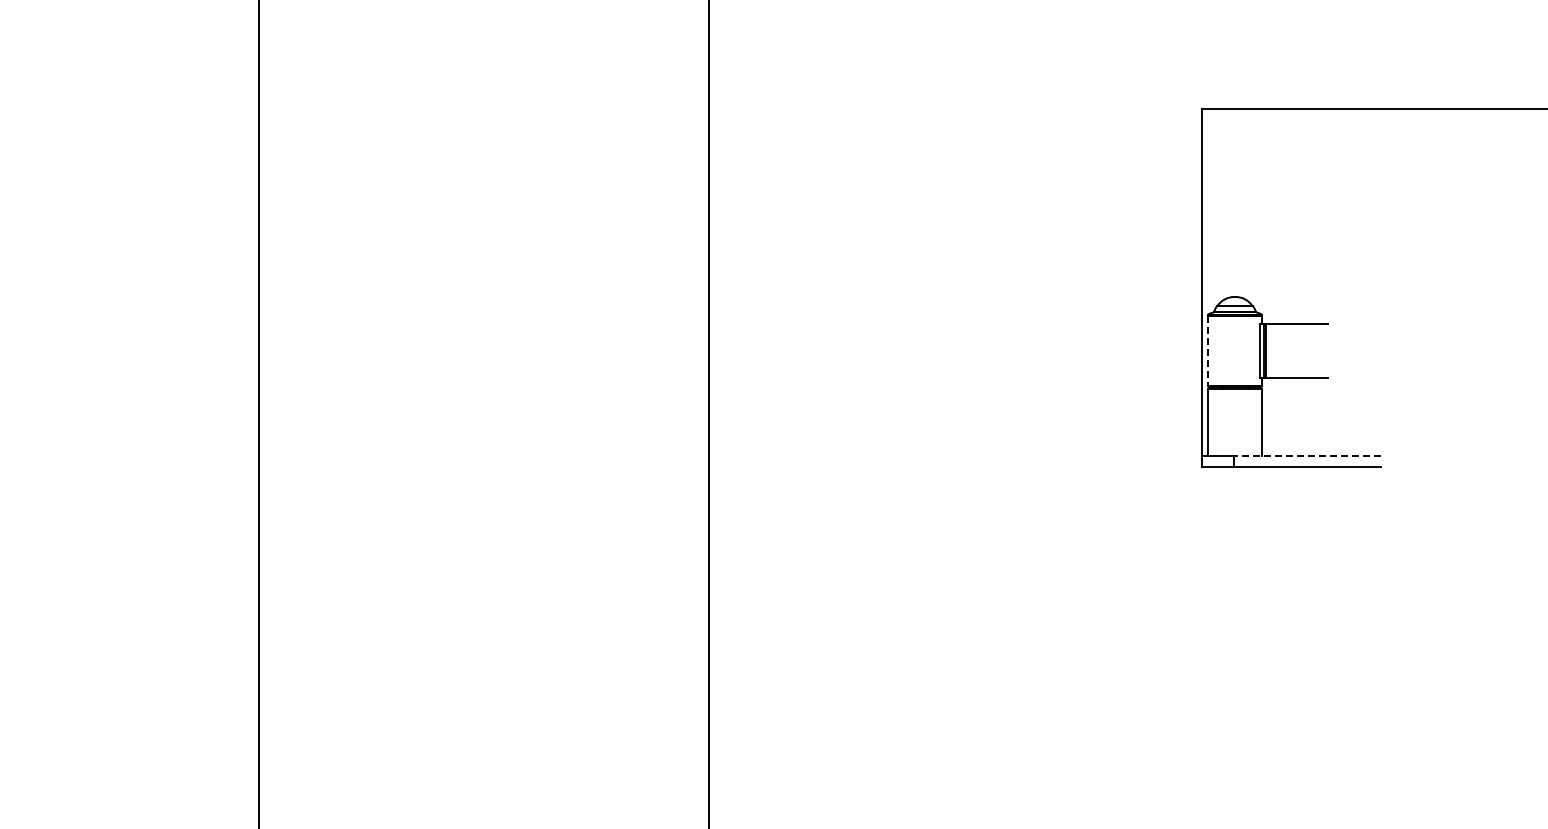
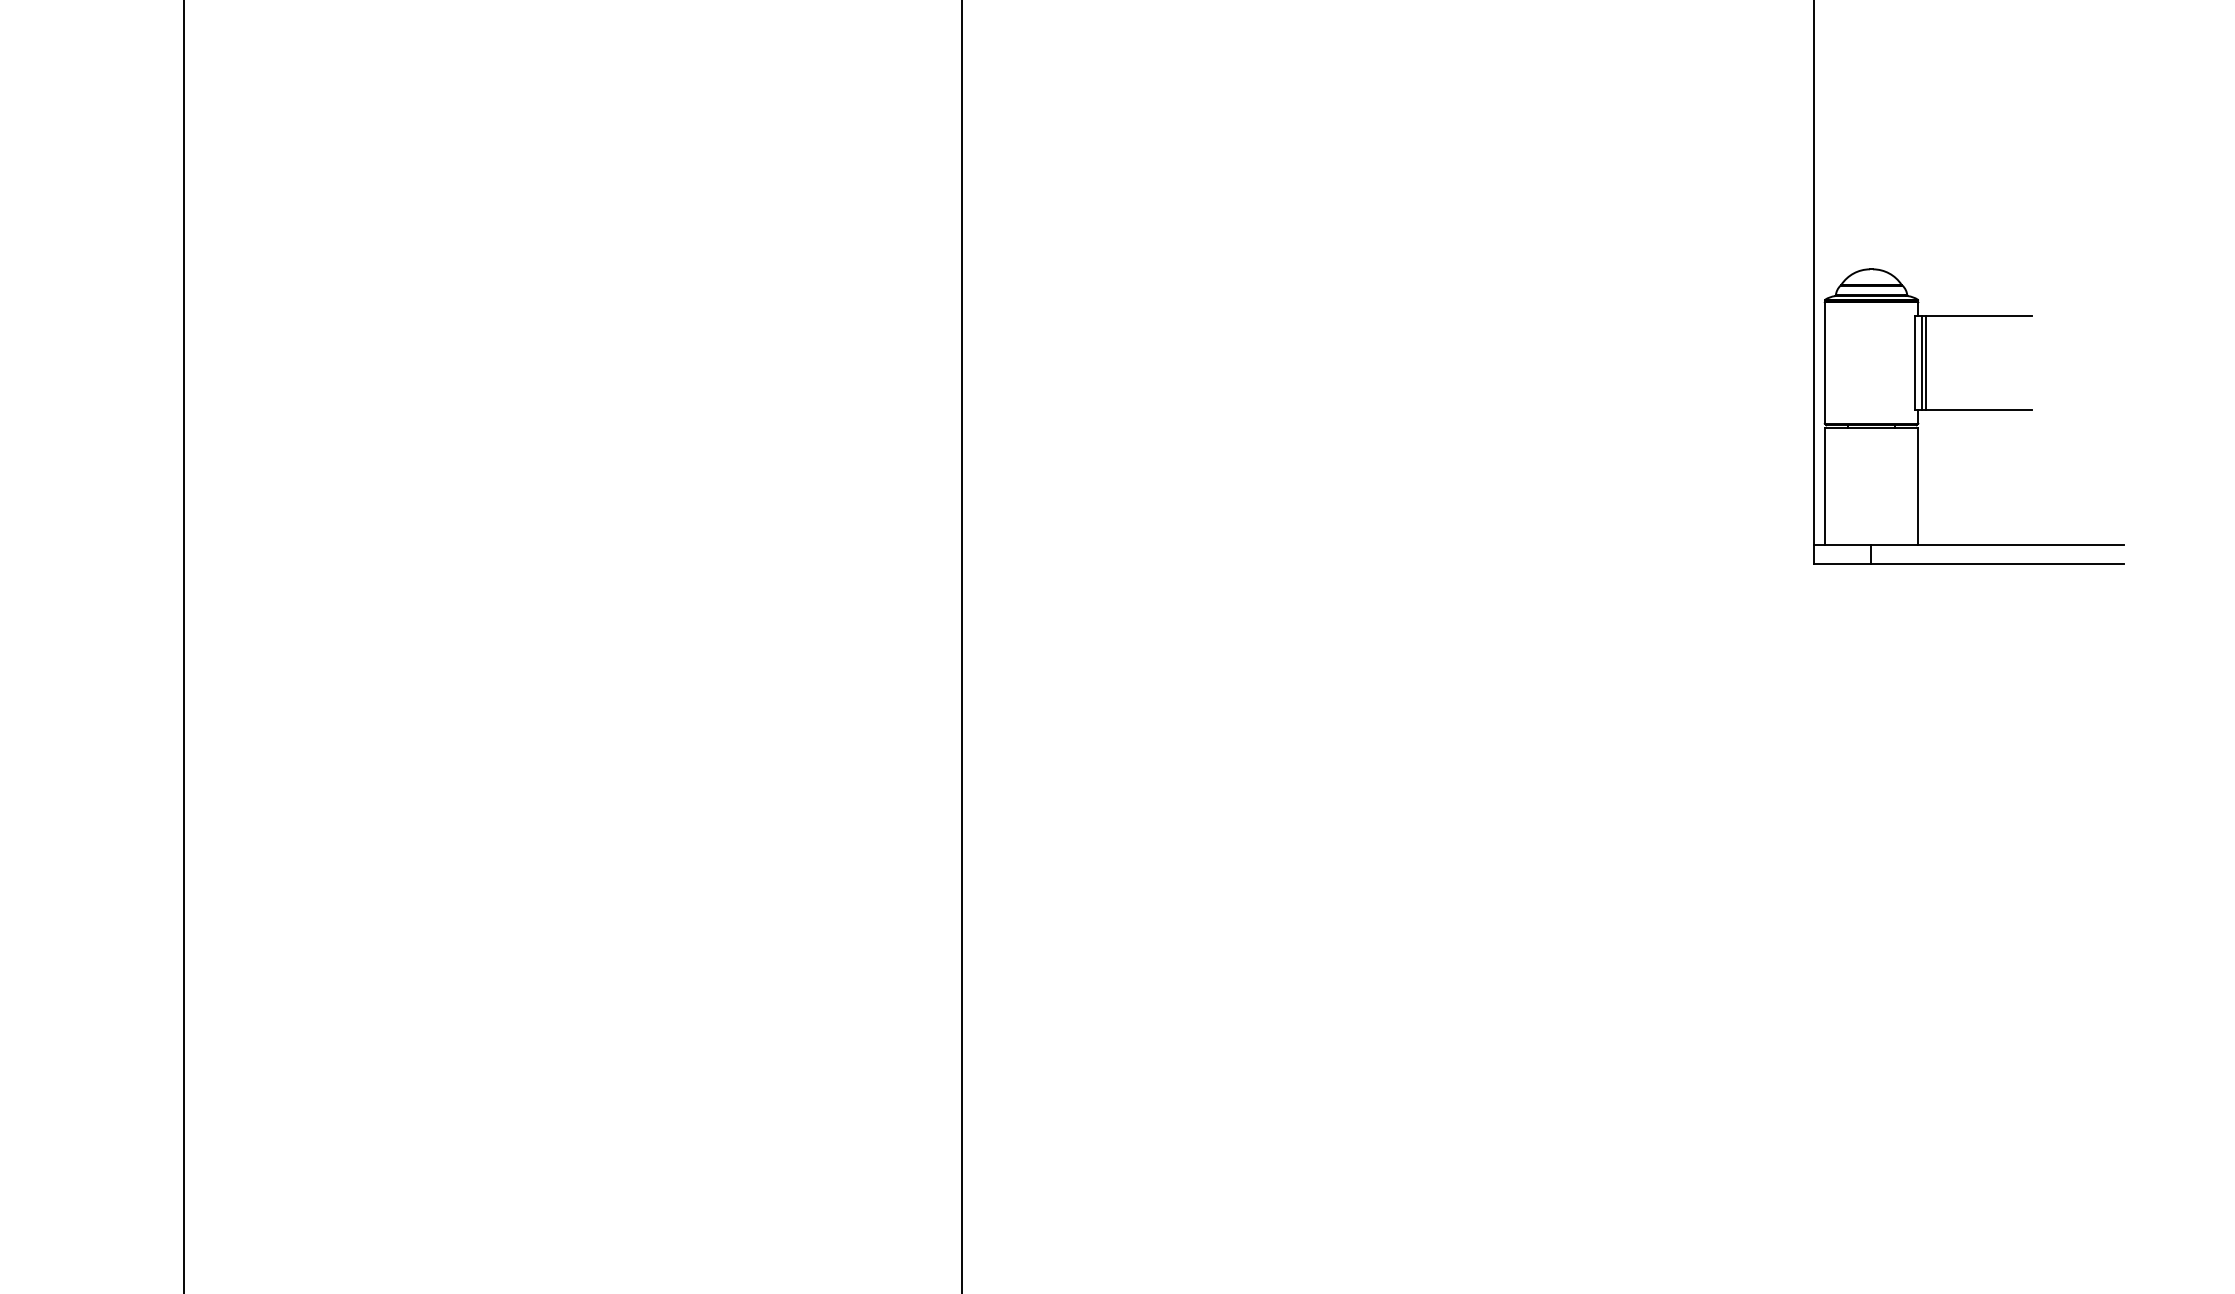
line: (1208, 351) -> (1825, 363), dashed -> solid
line: (1307, 456) -> (1996, 545), dashed -> solid

